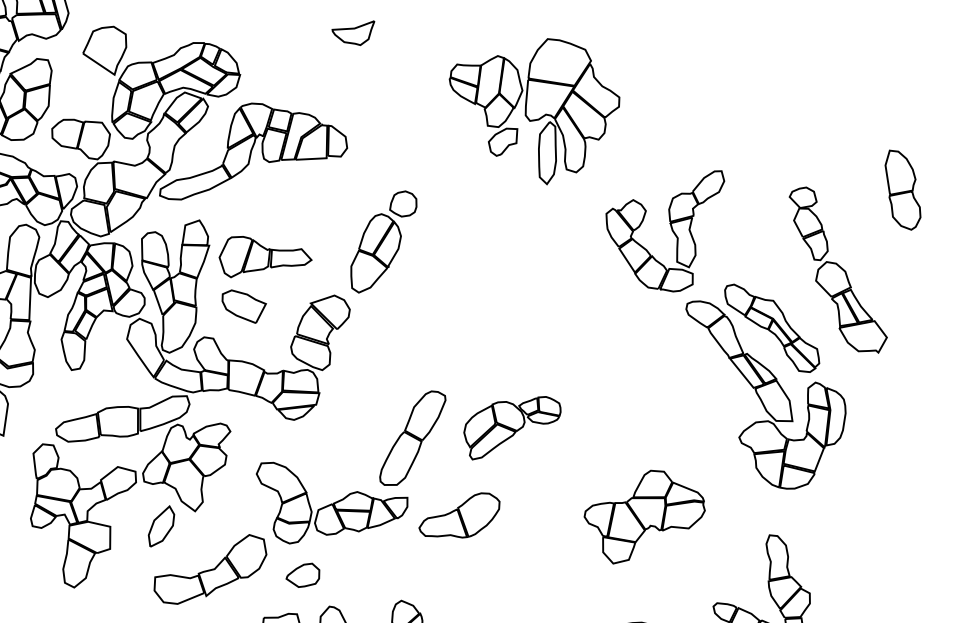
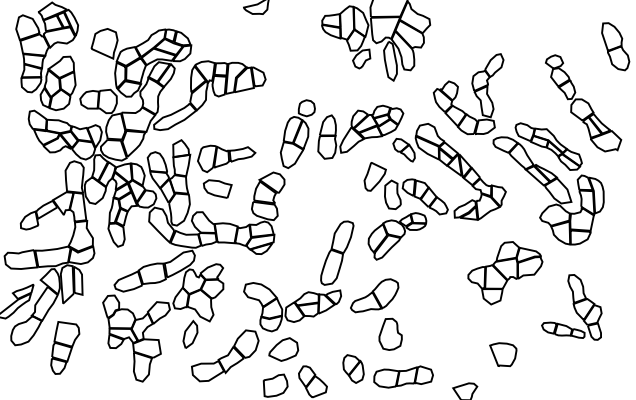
part: (553, 316) -> (411, 162), added
part: (643, 518) -> (505, 273), moved
part: (302, 574) -> (283, 349), size x1.43
part: (474, 578) -> (390, 333), added

